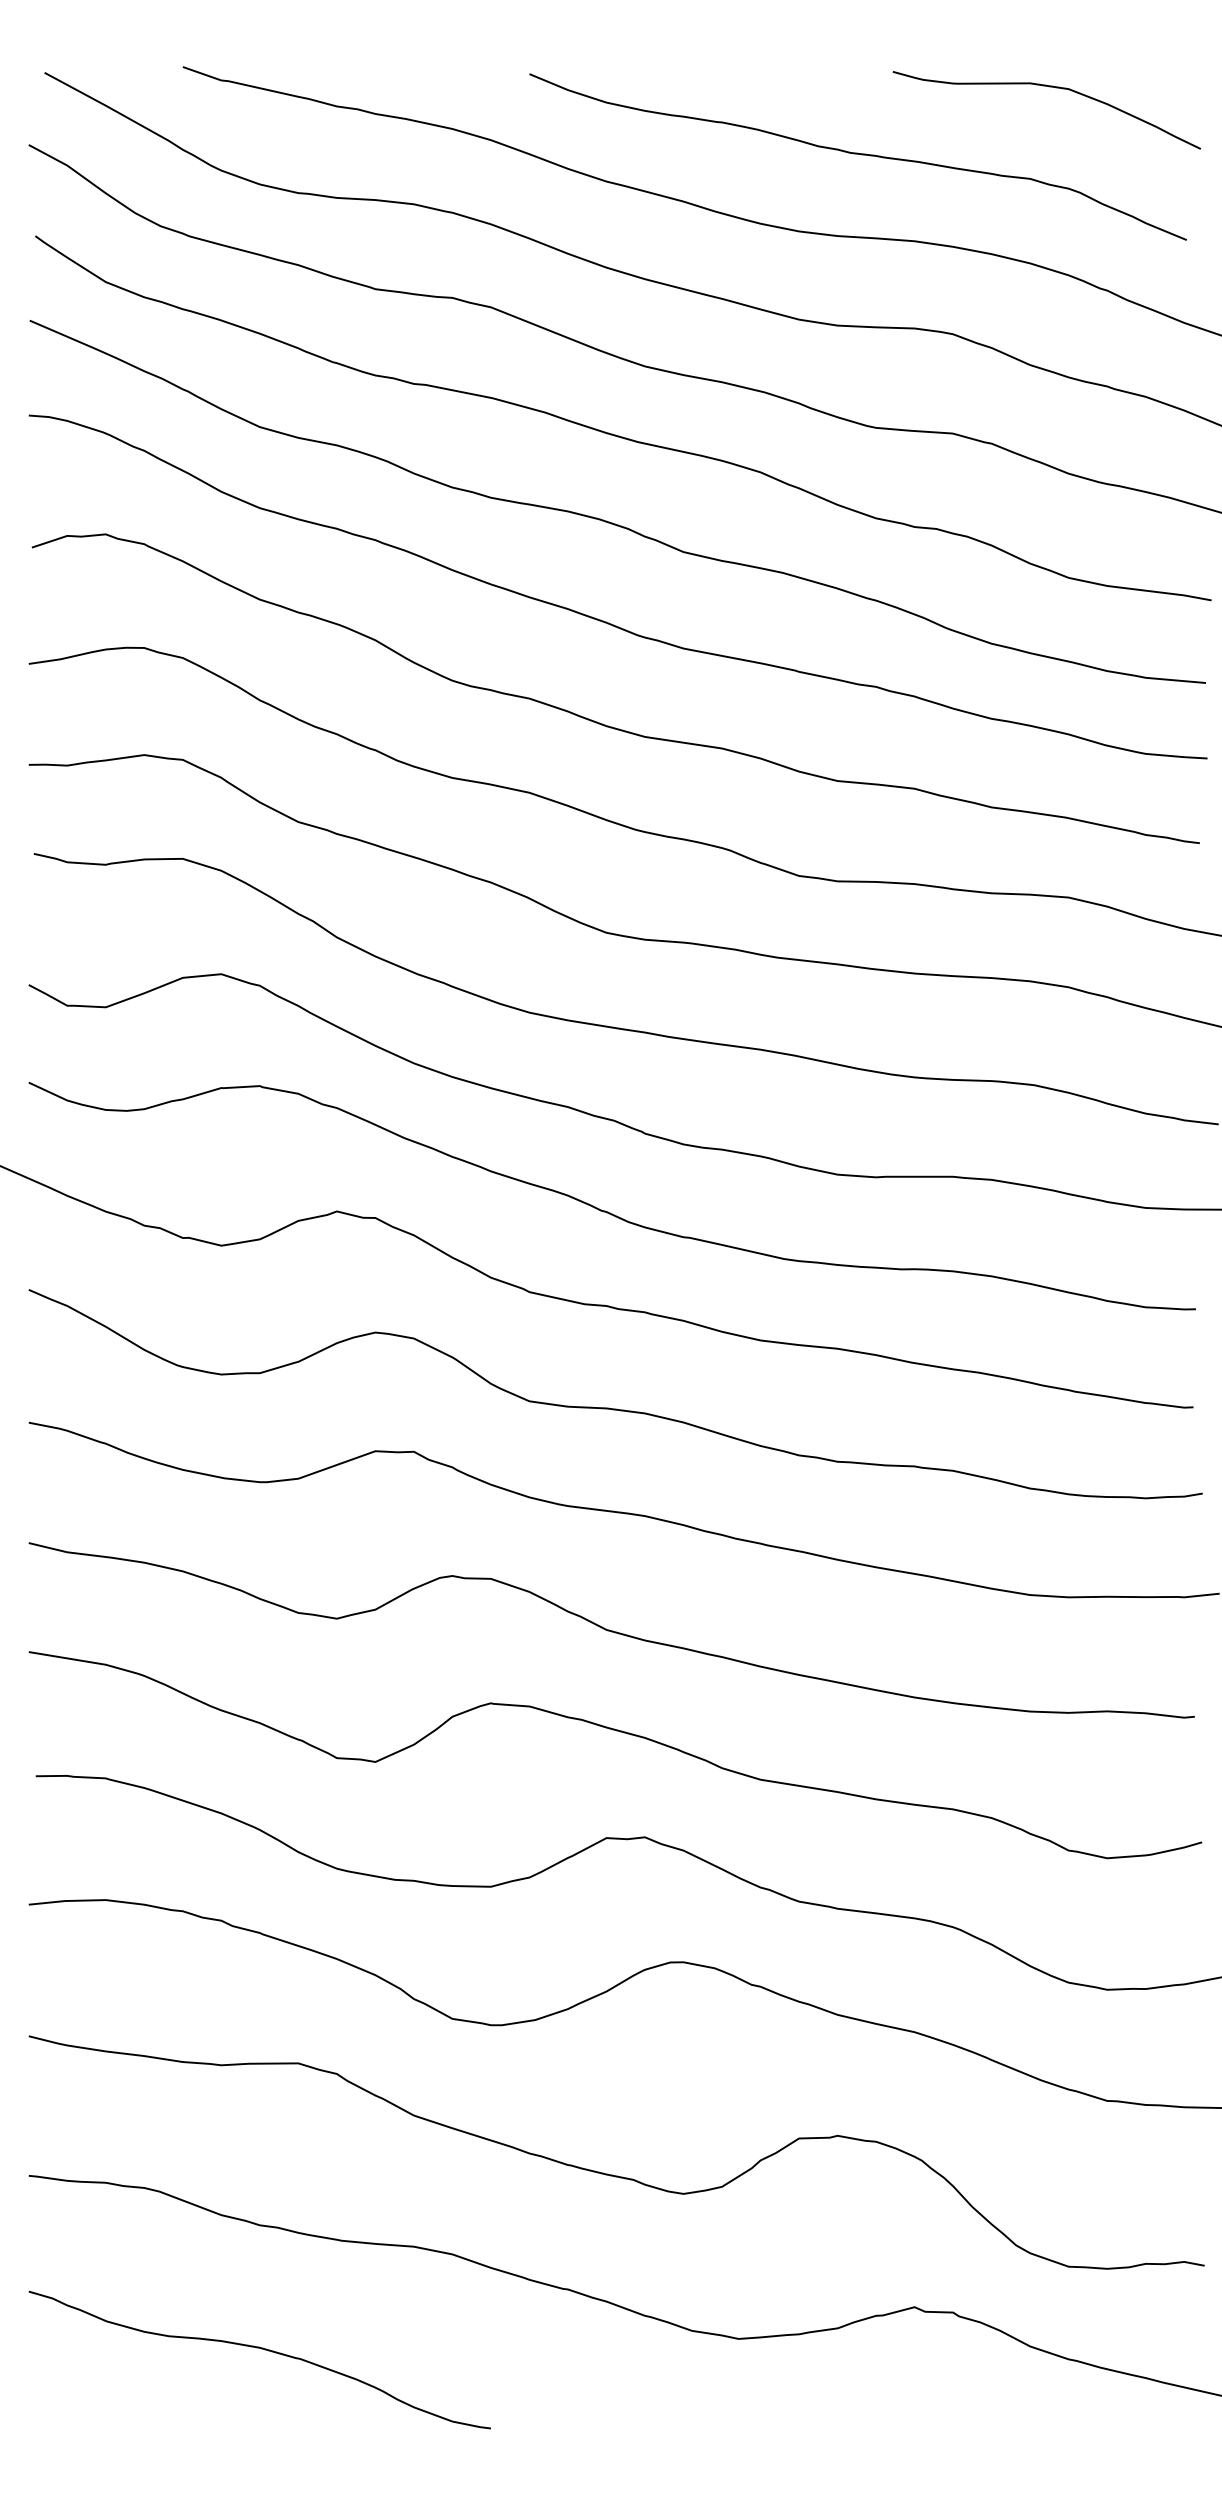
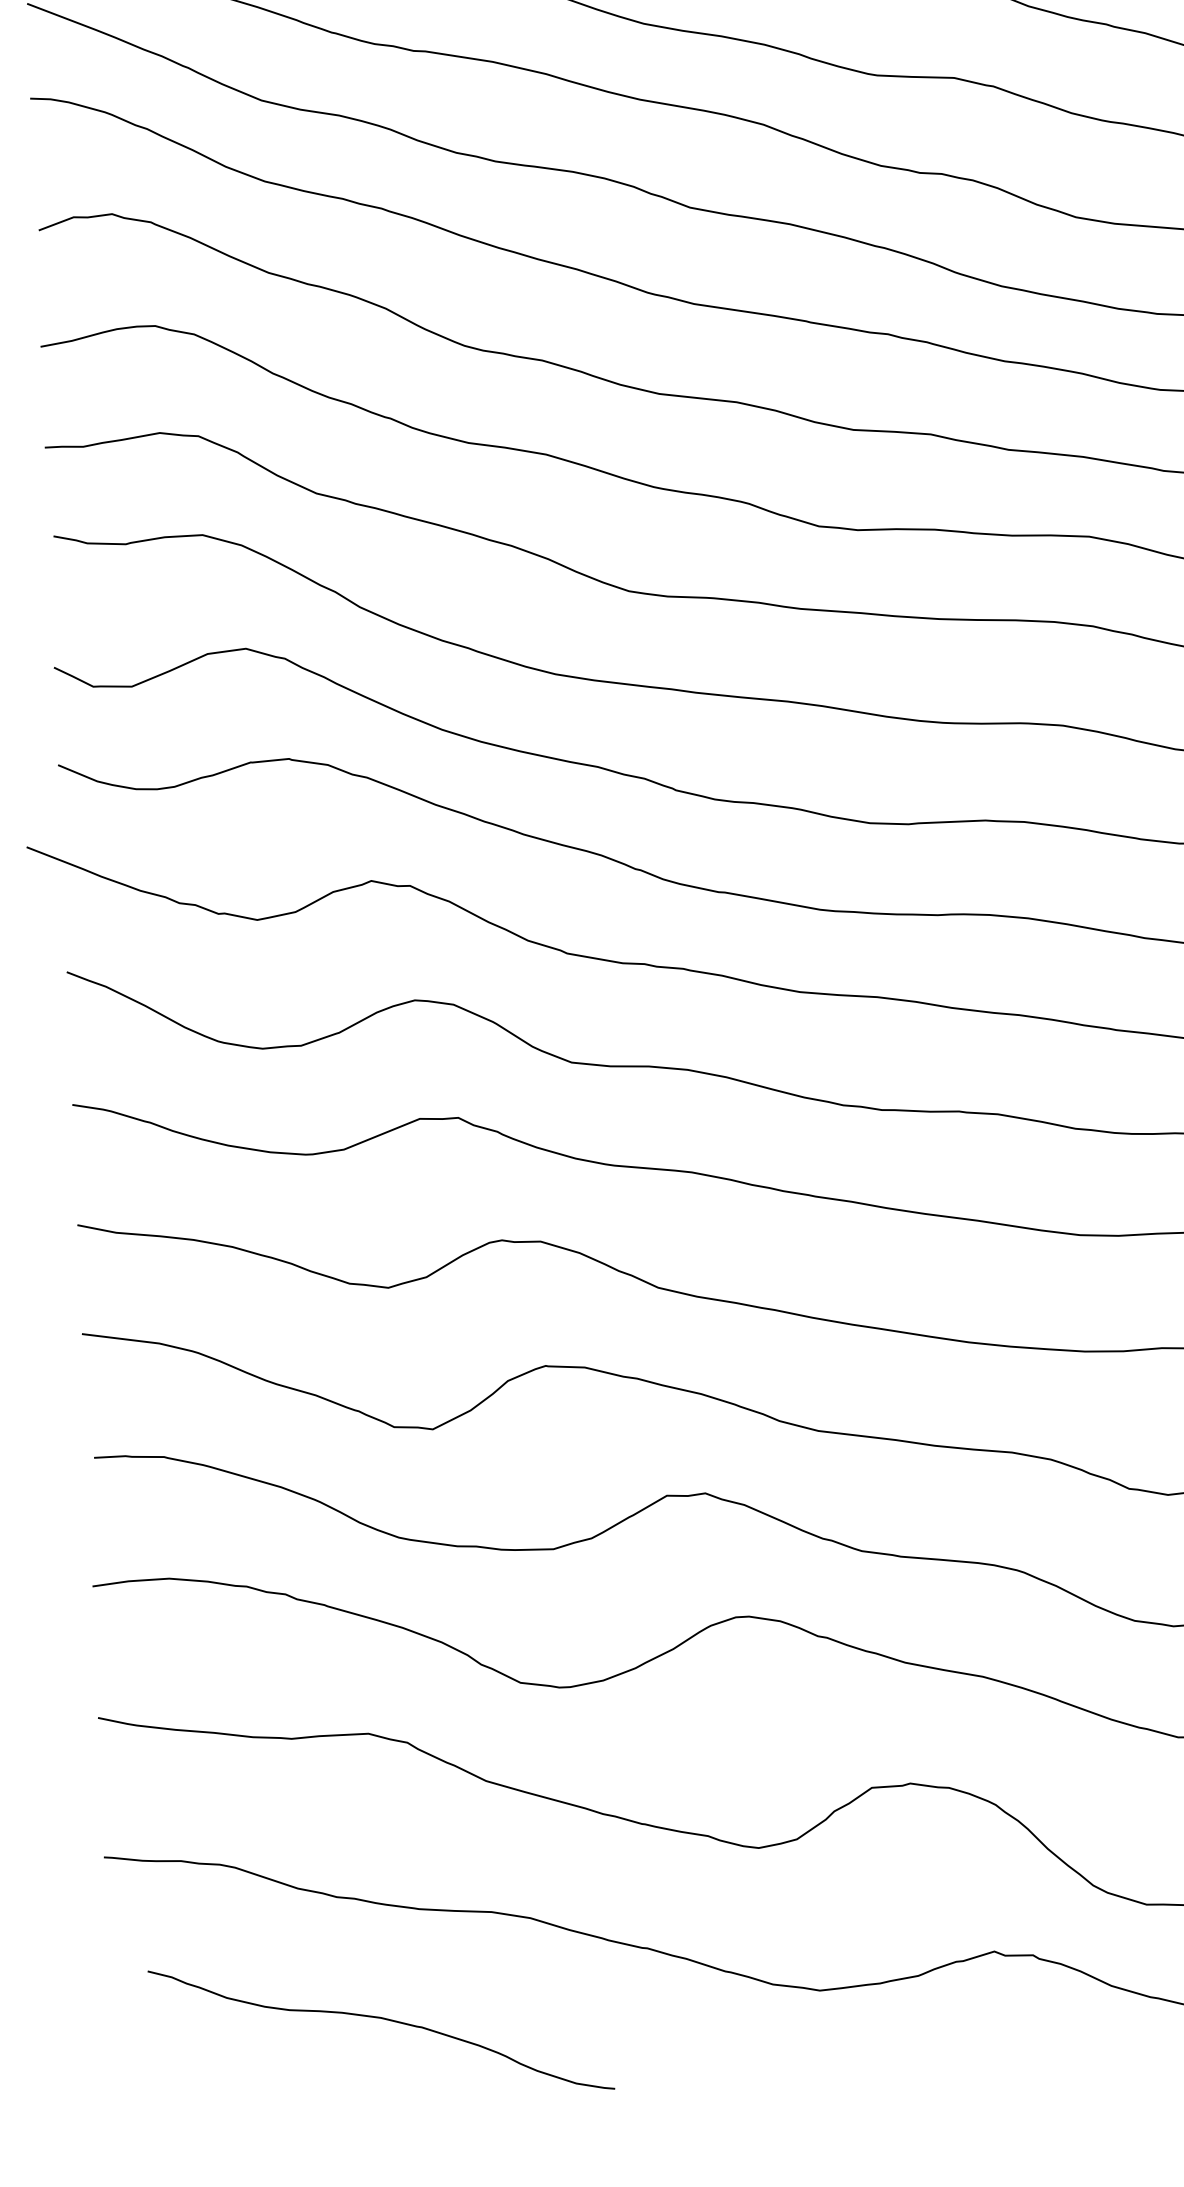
curve: (261, 2349) -> (382, 2019), moved

